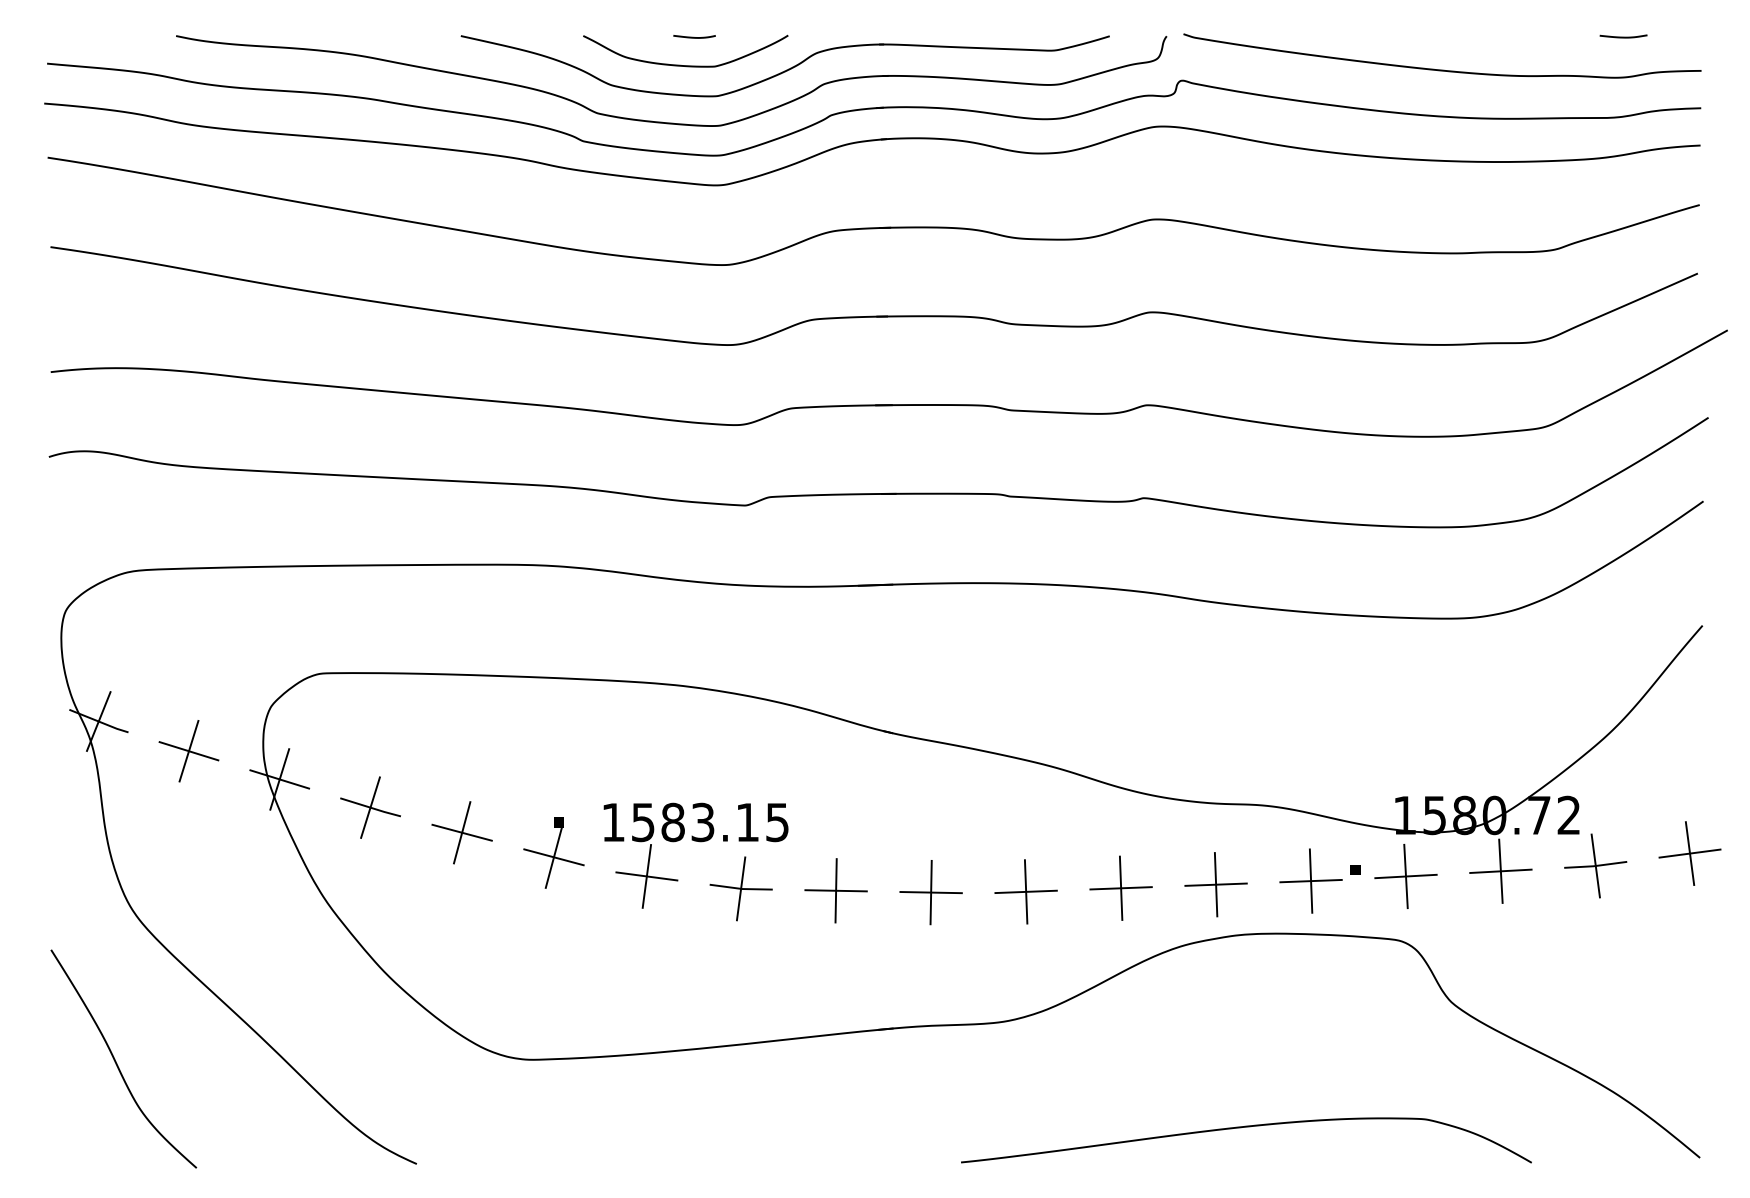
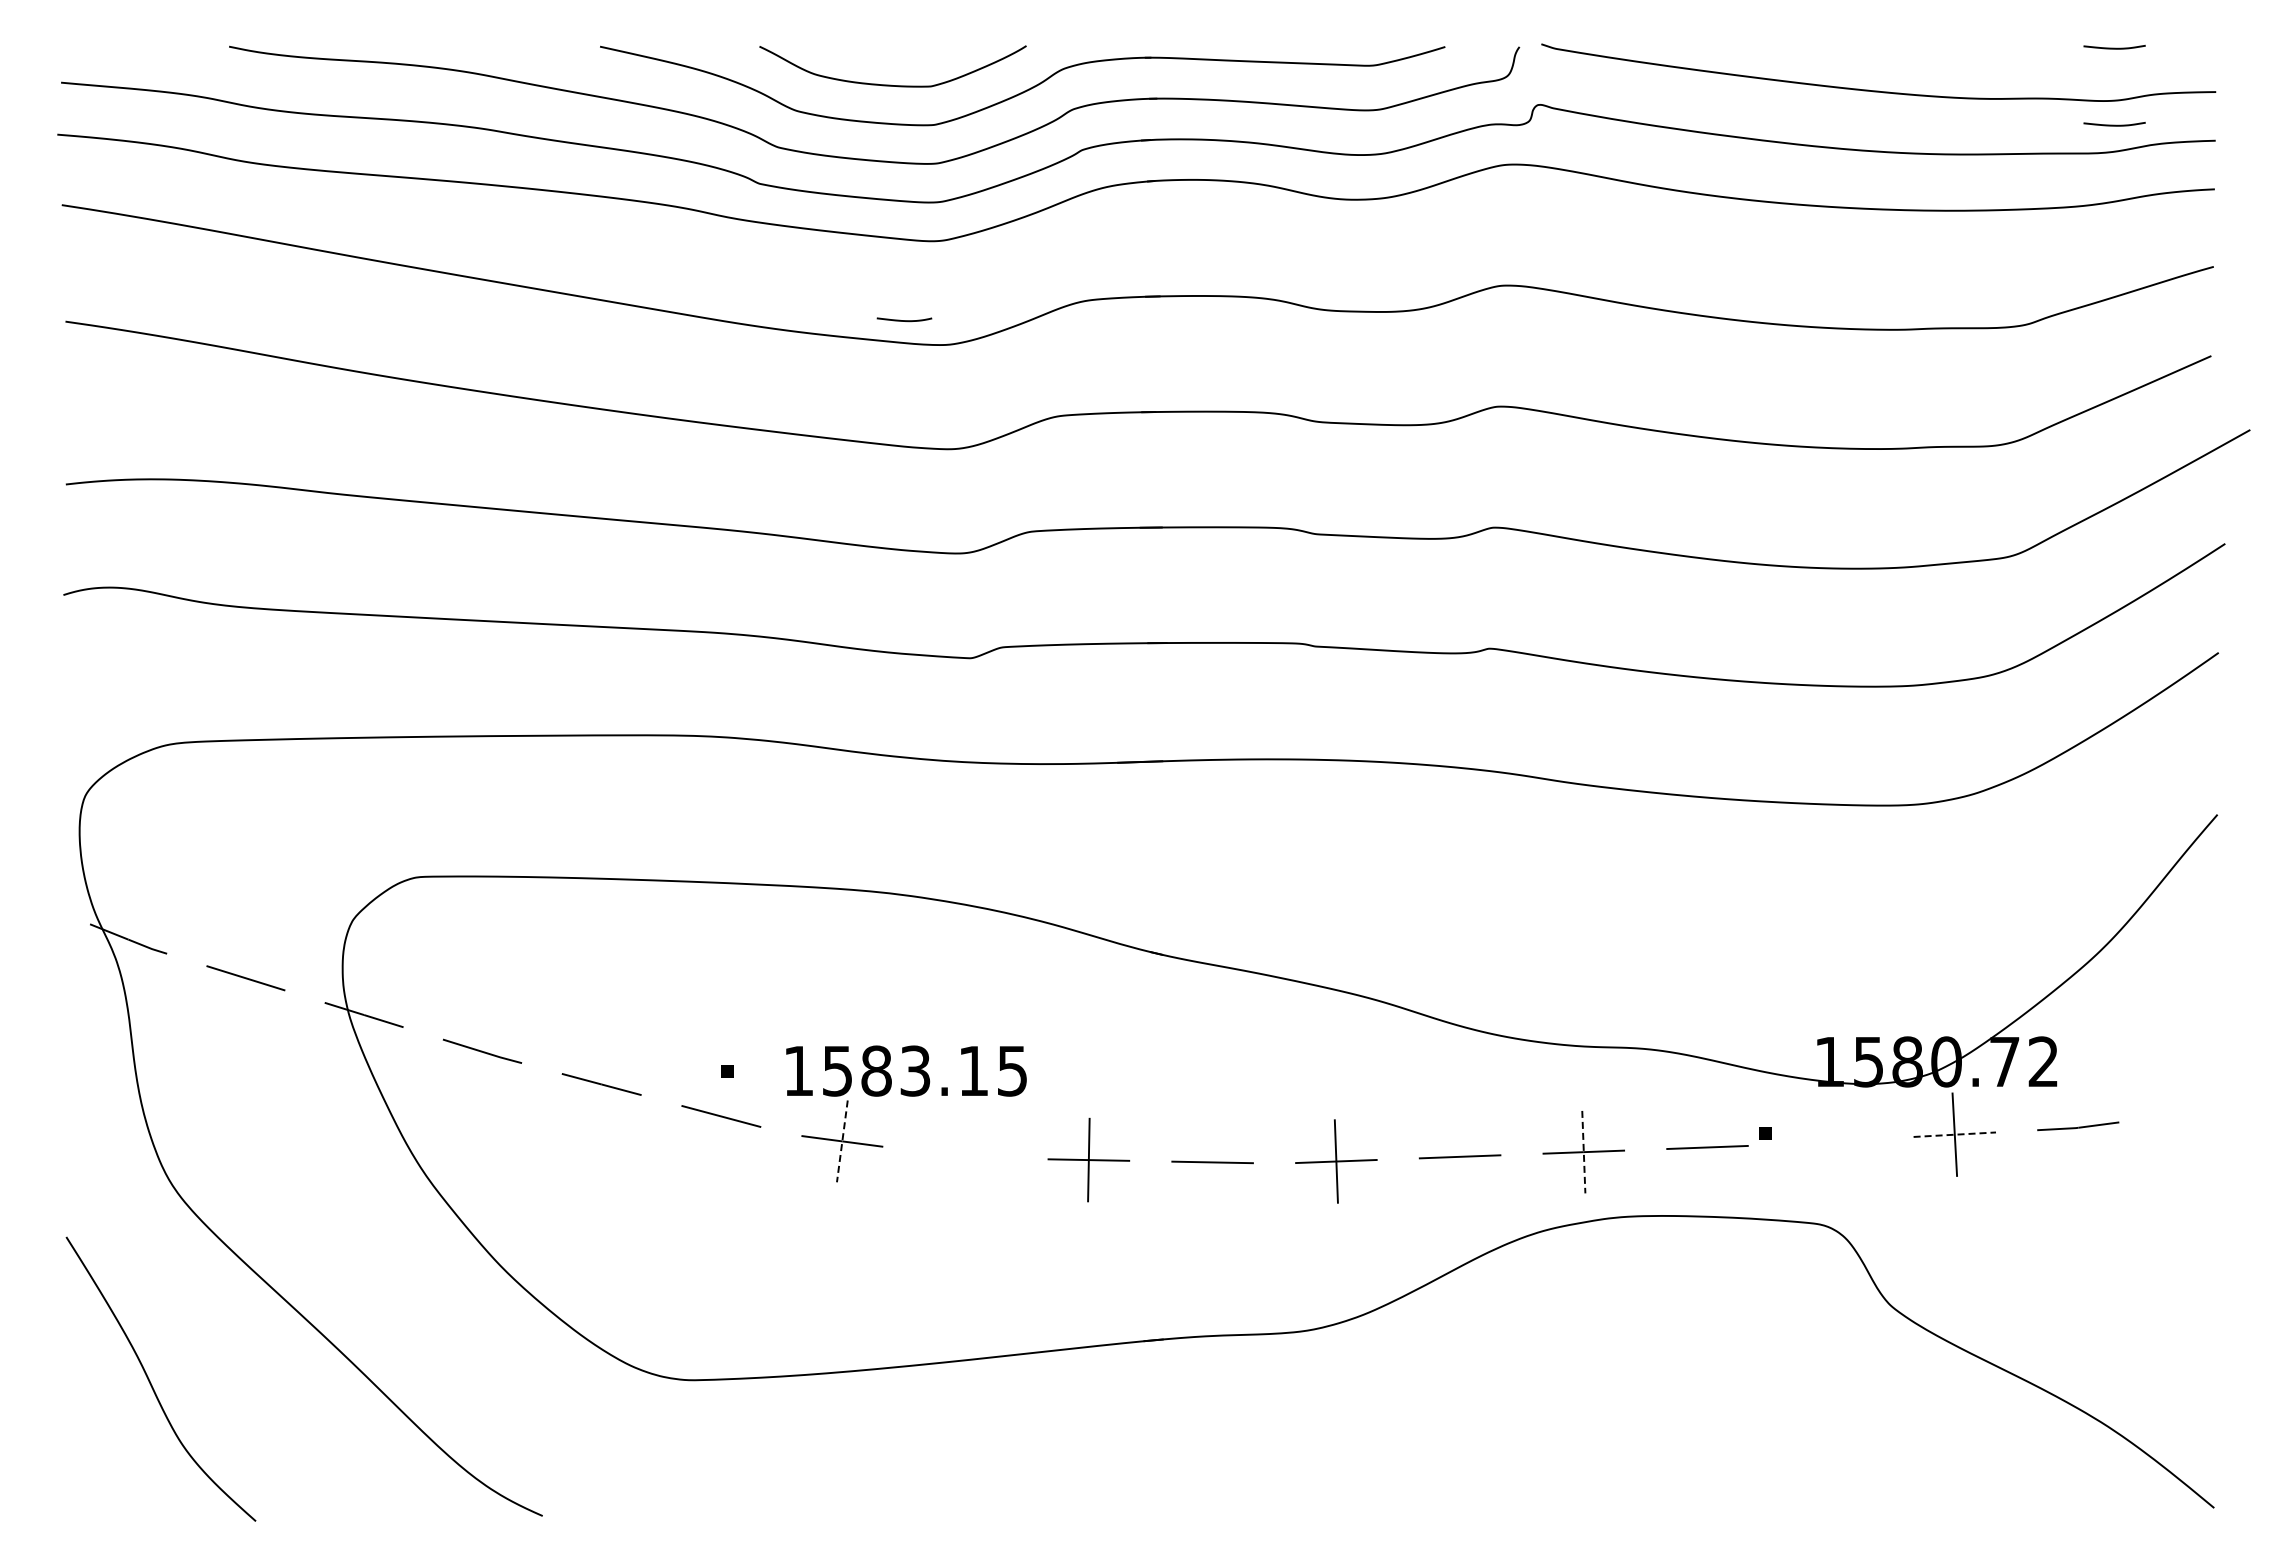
curve: (694, 37) -> (904, 320), moved
curve: (1623, 95) -> (2114, 124), added
line: (98, 721) -> (128, 939), removed
line: (188, 750) -> (245, 977), removed
line: (279, 779) -> (363, 1014), removed
line: (370, 807) -> (482, 1051), removed
line: (461, 832) -> (601, 1084), removed
part: (1689, 853) -> (2200, 1111), removed
line: (554, 857) -> (721, 1116), removed
line: (1595, 865) -> (2078, 1127), removed
line: (1501, 871) -> (1955, 1134), solid -> dashed
line: (646, 876) -> (842, 1141), solid -> dashed
part: (1406, 876) -> (1831, 1141), removed
line: (1311, 881) -> (1707, 1147), removed
line: (1215, 884) -> (1583, 1152), solid -> dashed
part: (741, 888) -> (965, 1157), removed
line: (1120, 888) -> (1459, 1156), removed
line: (931, 892) -> (1212, 1162), removed
curve: (1246, 1127) -> (1623, 1468), removed

